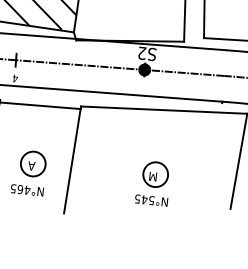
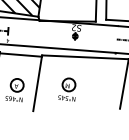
line: (120, 68) -> (62, 35), removed
part: (152, 183) -> (67, 89), moved

